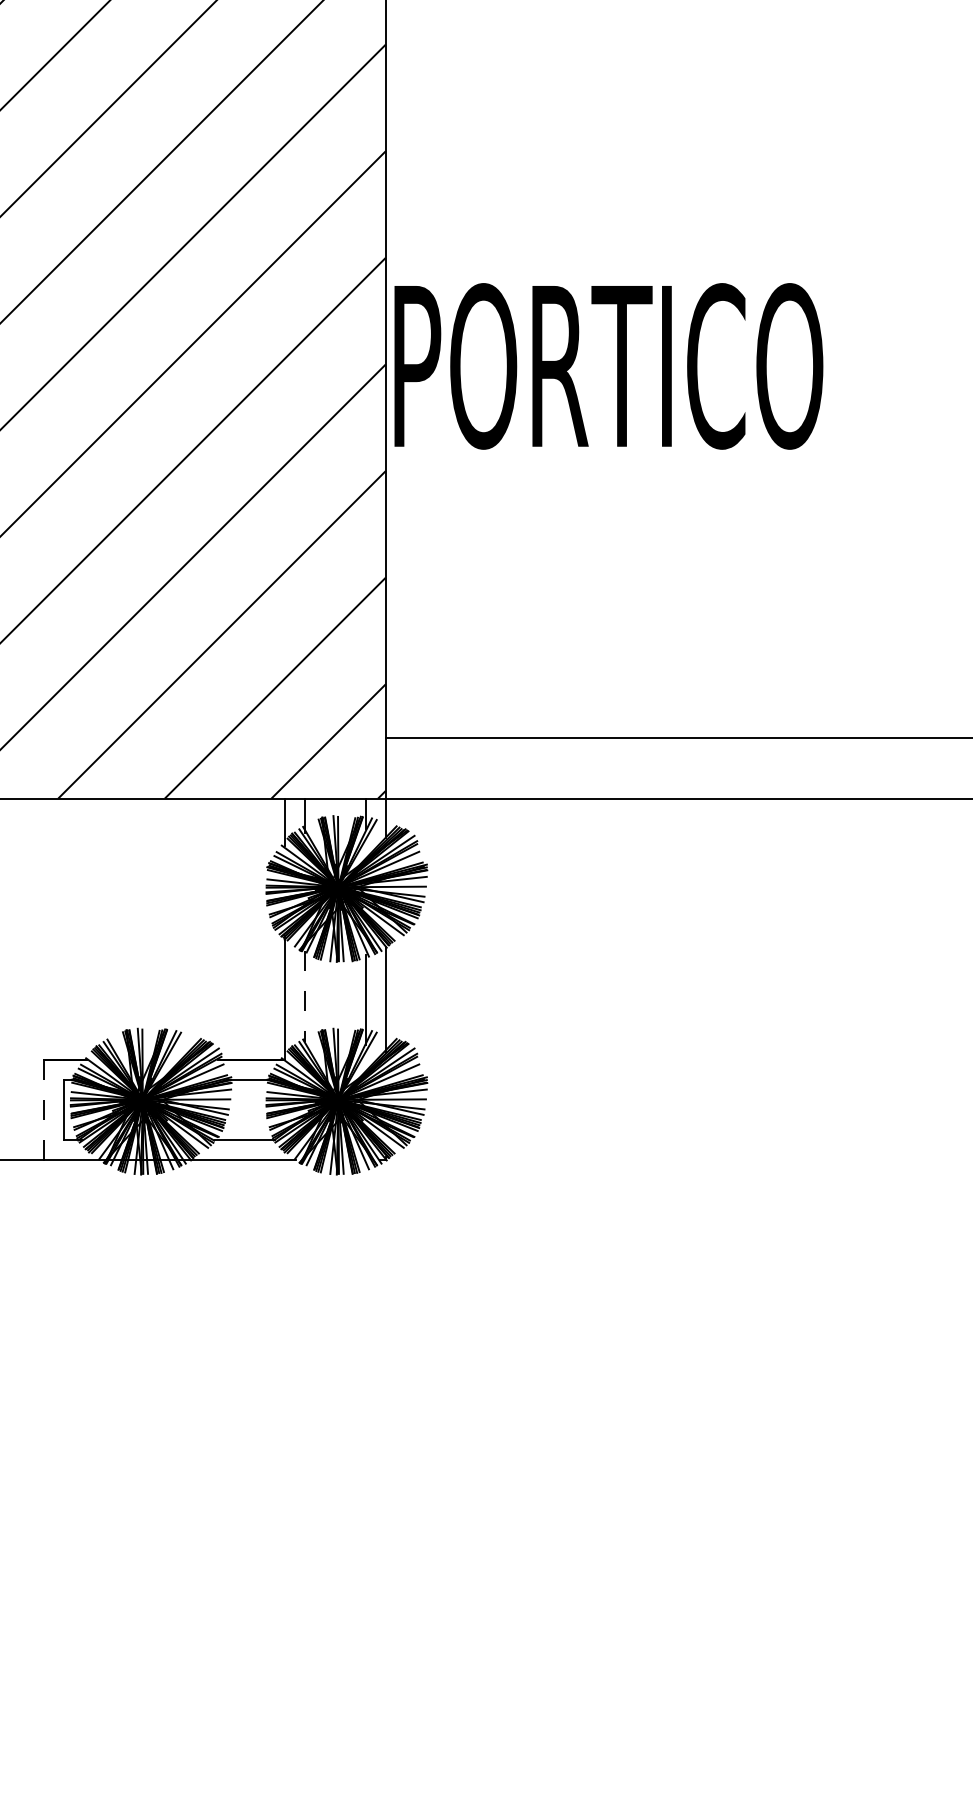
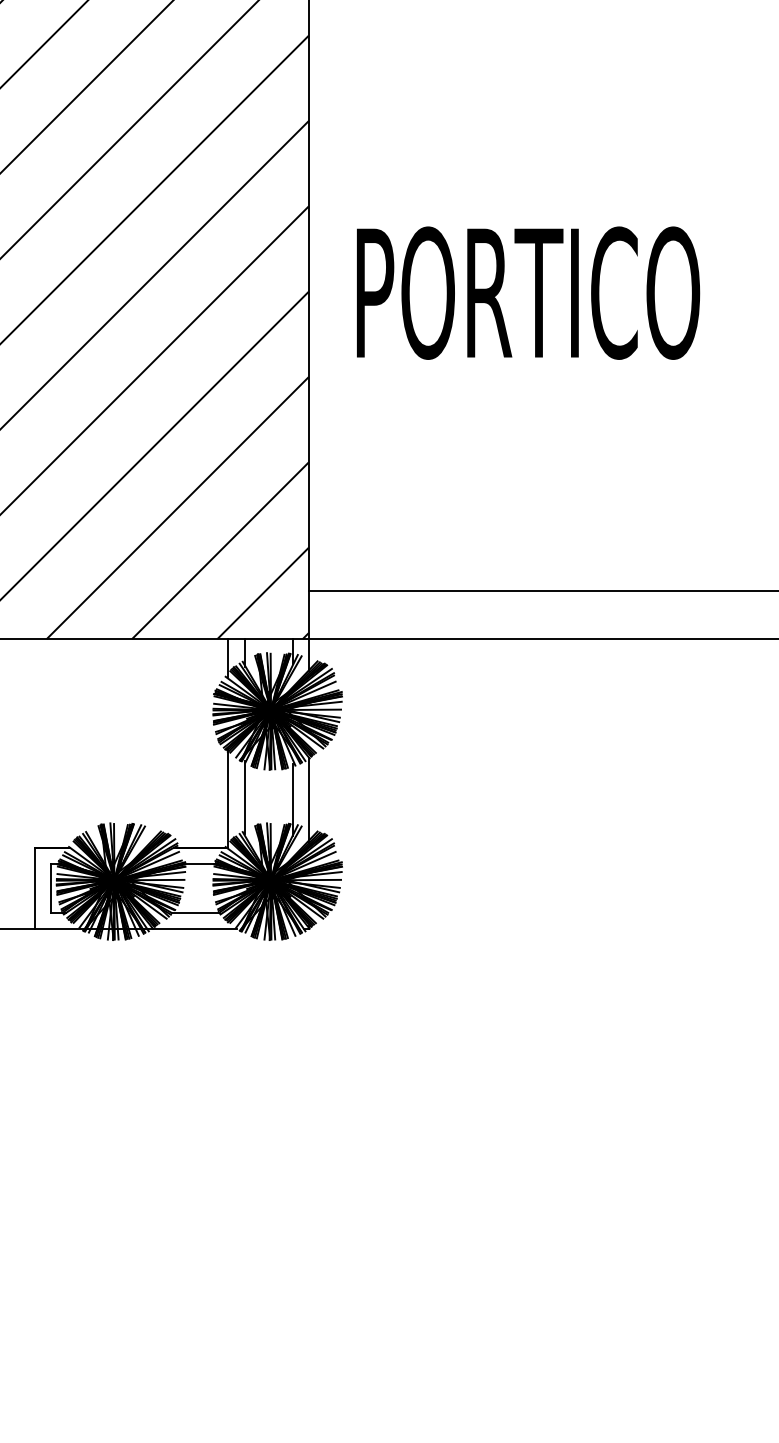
text: (608, 365) -> (528, 292), moved
line: (305, 996) -> (244, 797), dashed -> solid
line: (44, 1111) -> (35, 889), dashed -> solid

